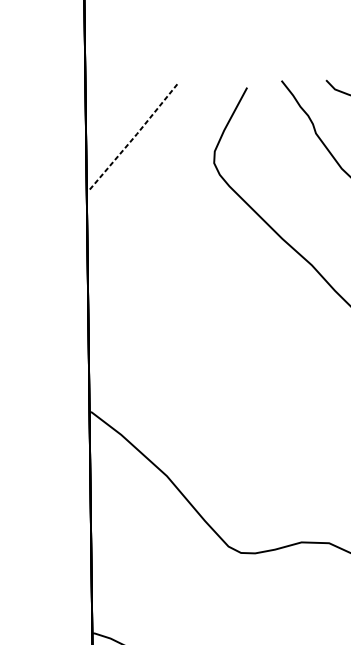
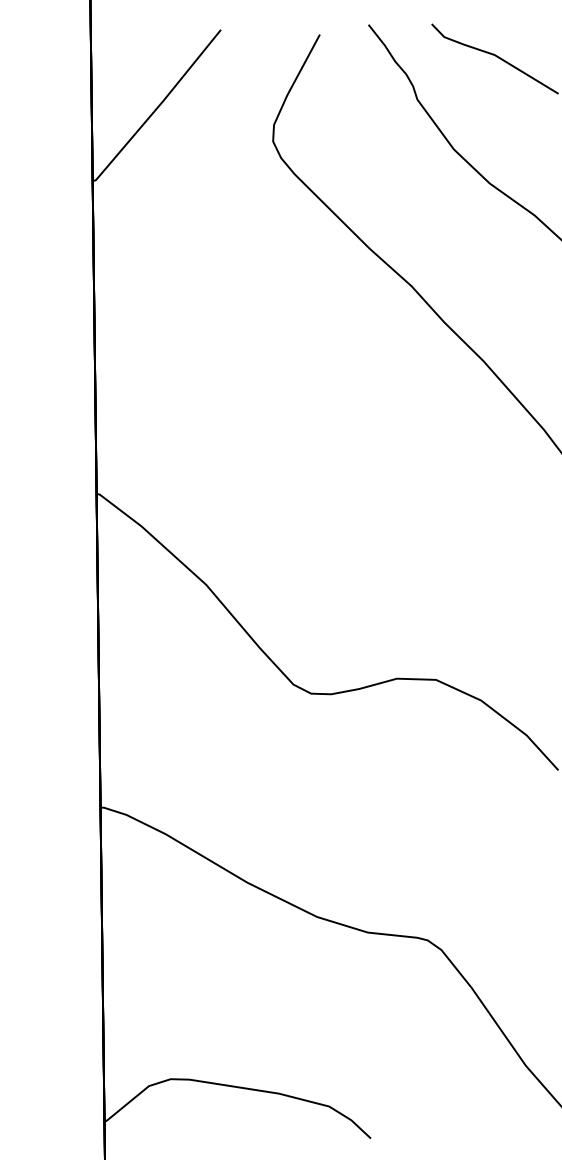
line: (132, 139) -> (157, 107), dashed -> solid

